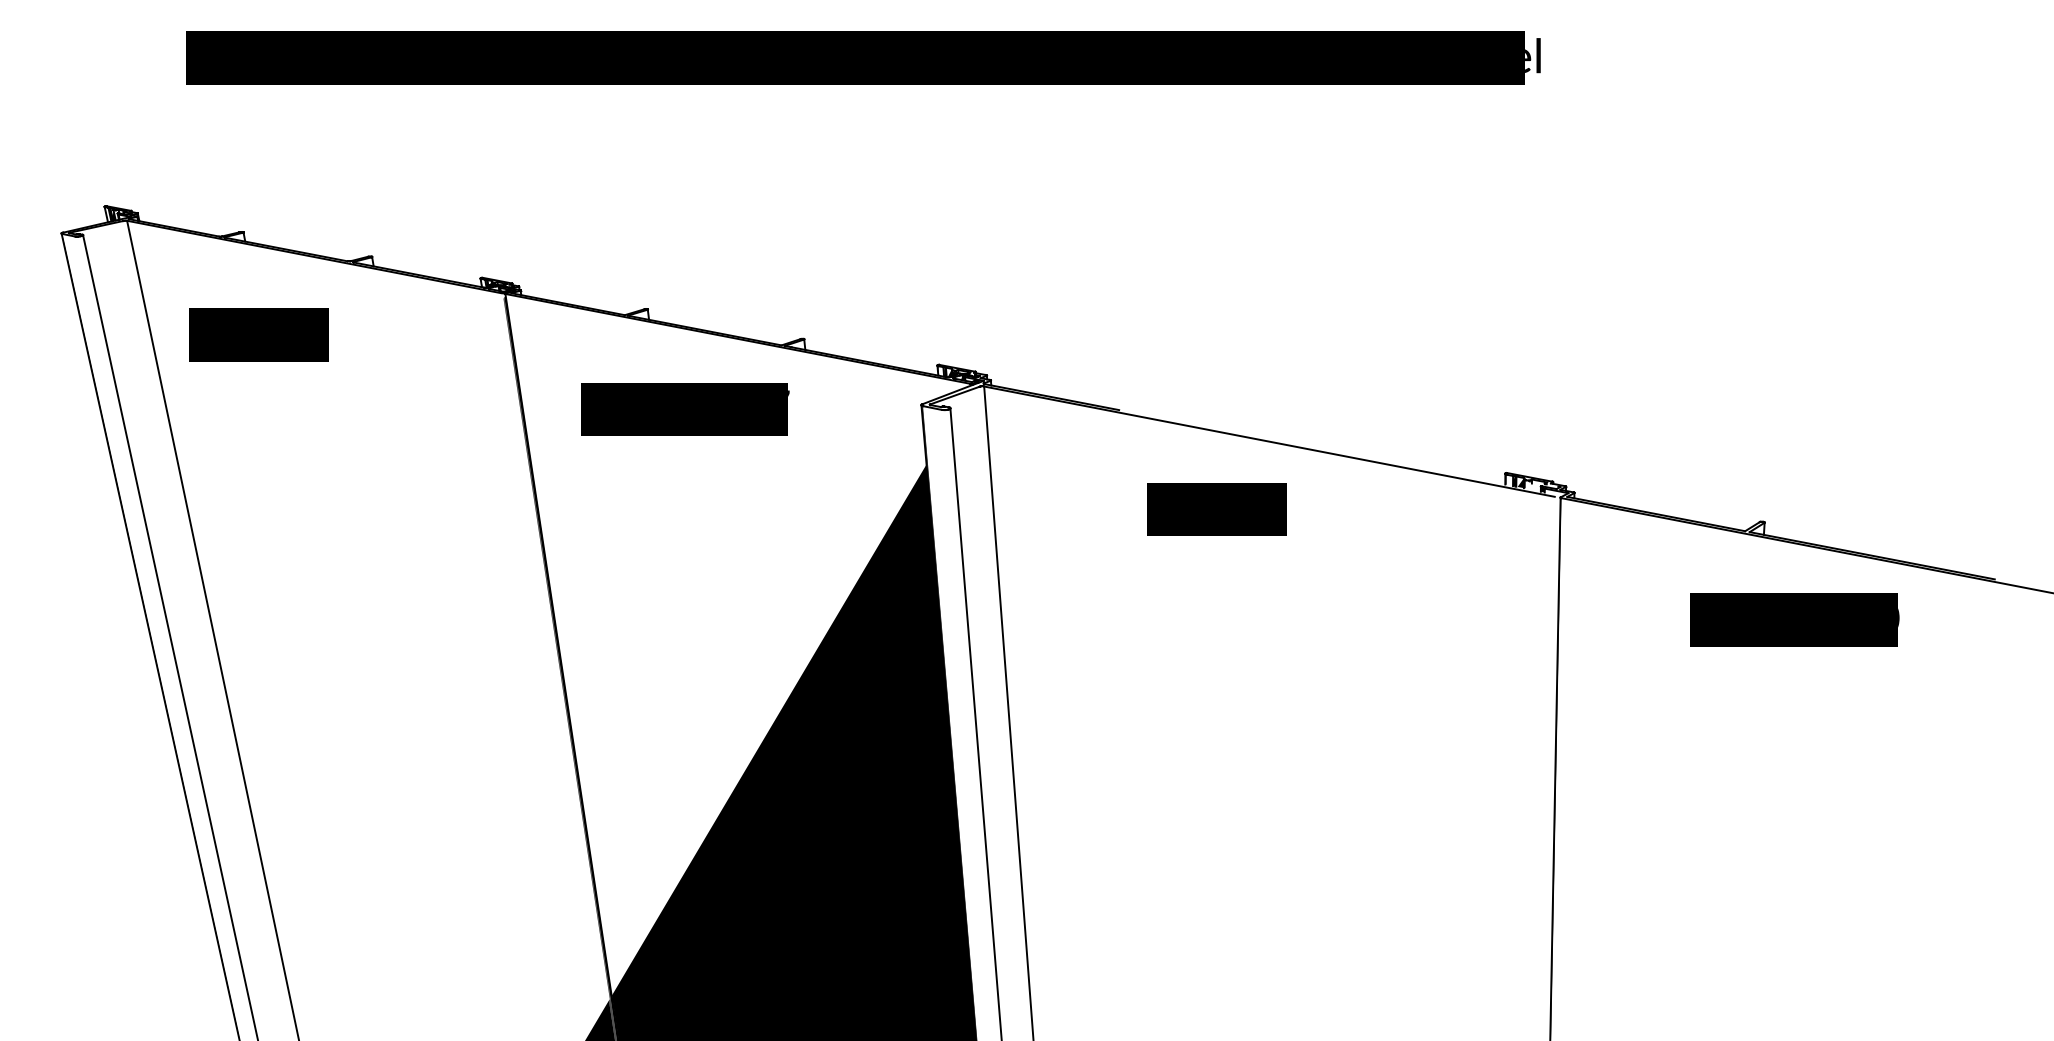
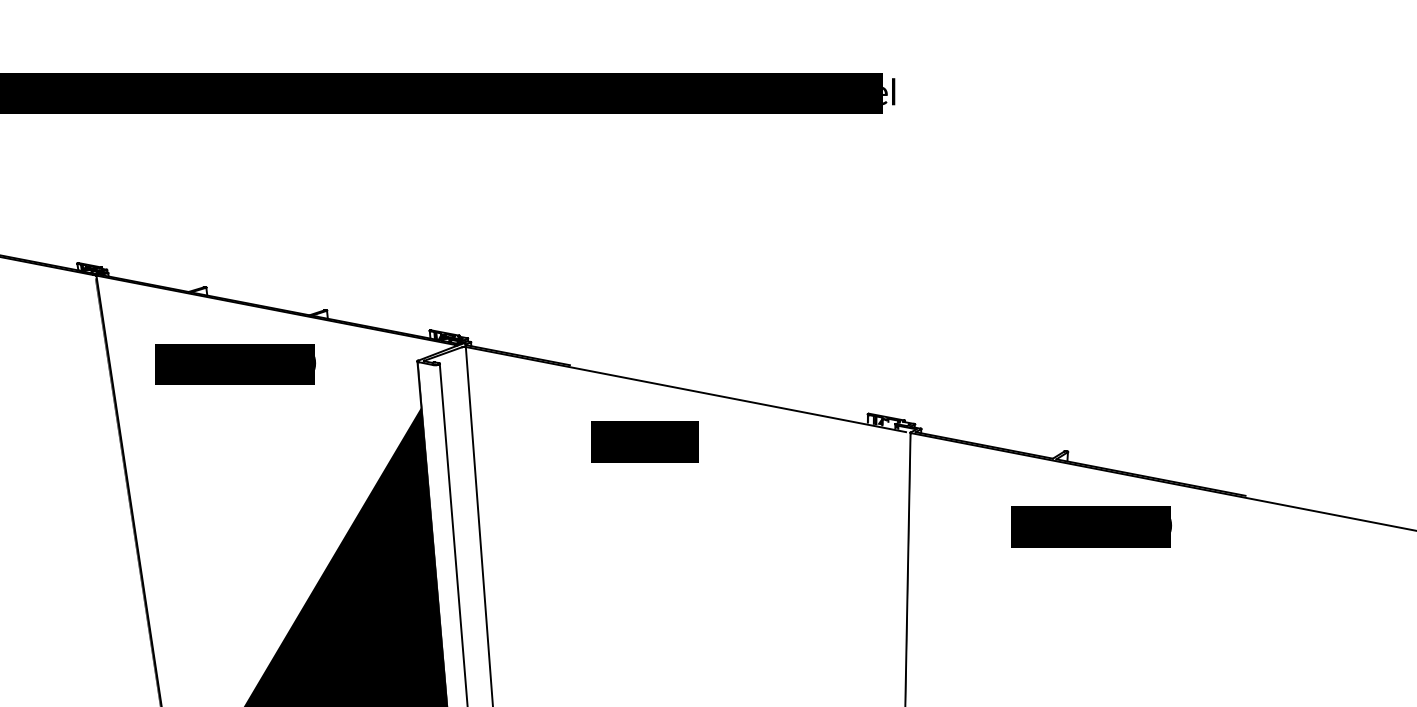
text: (789, 403) -> (315, 360), 157 -> 200

